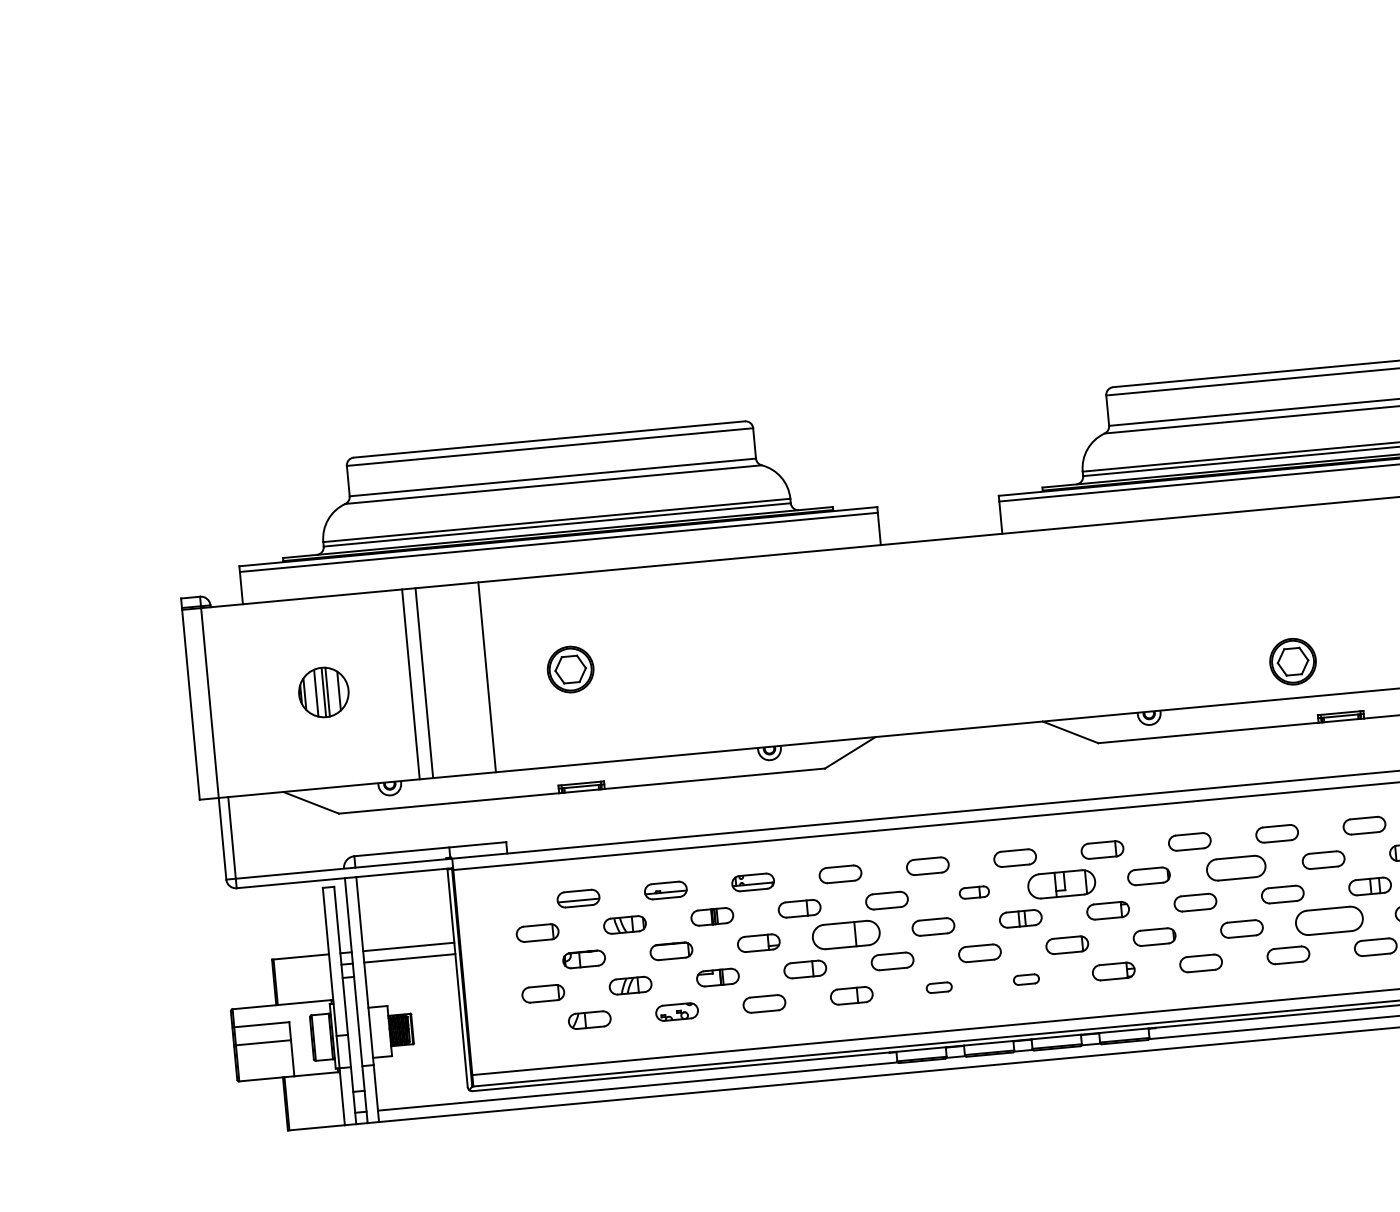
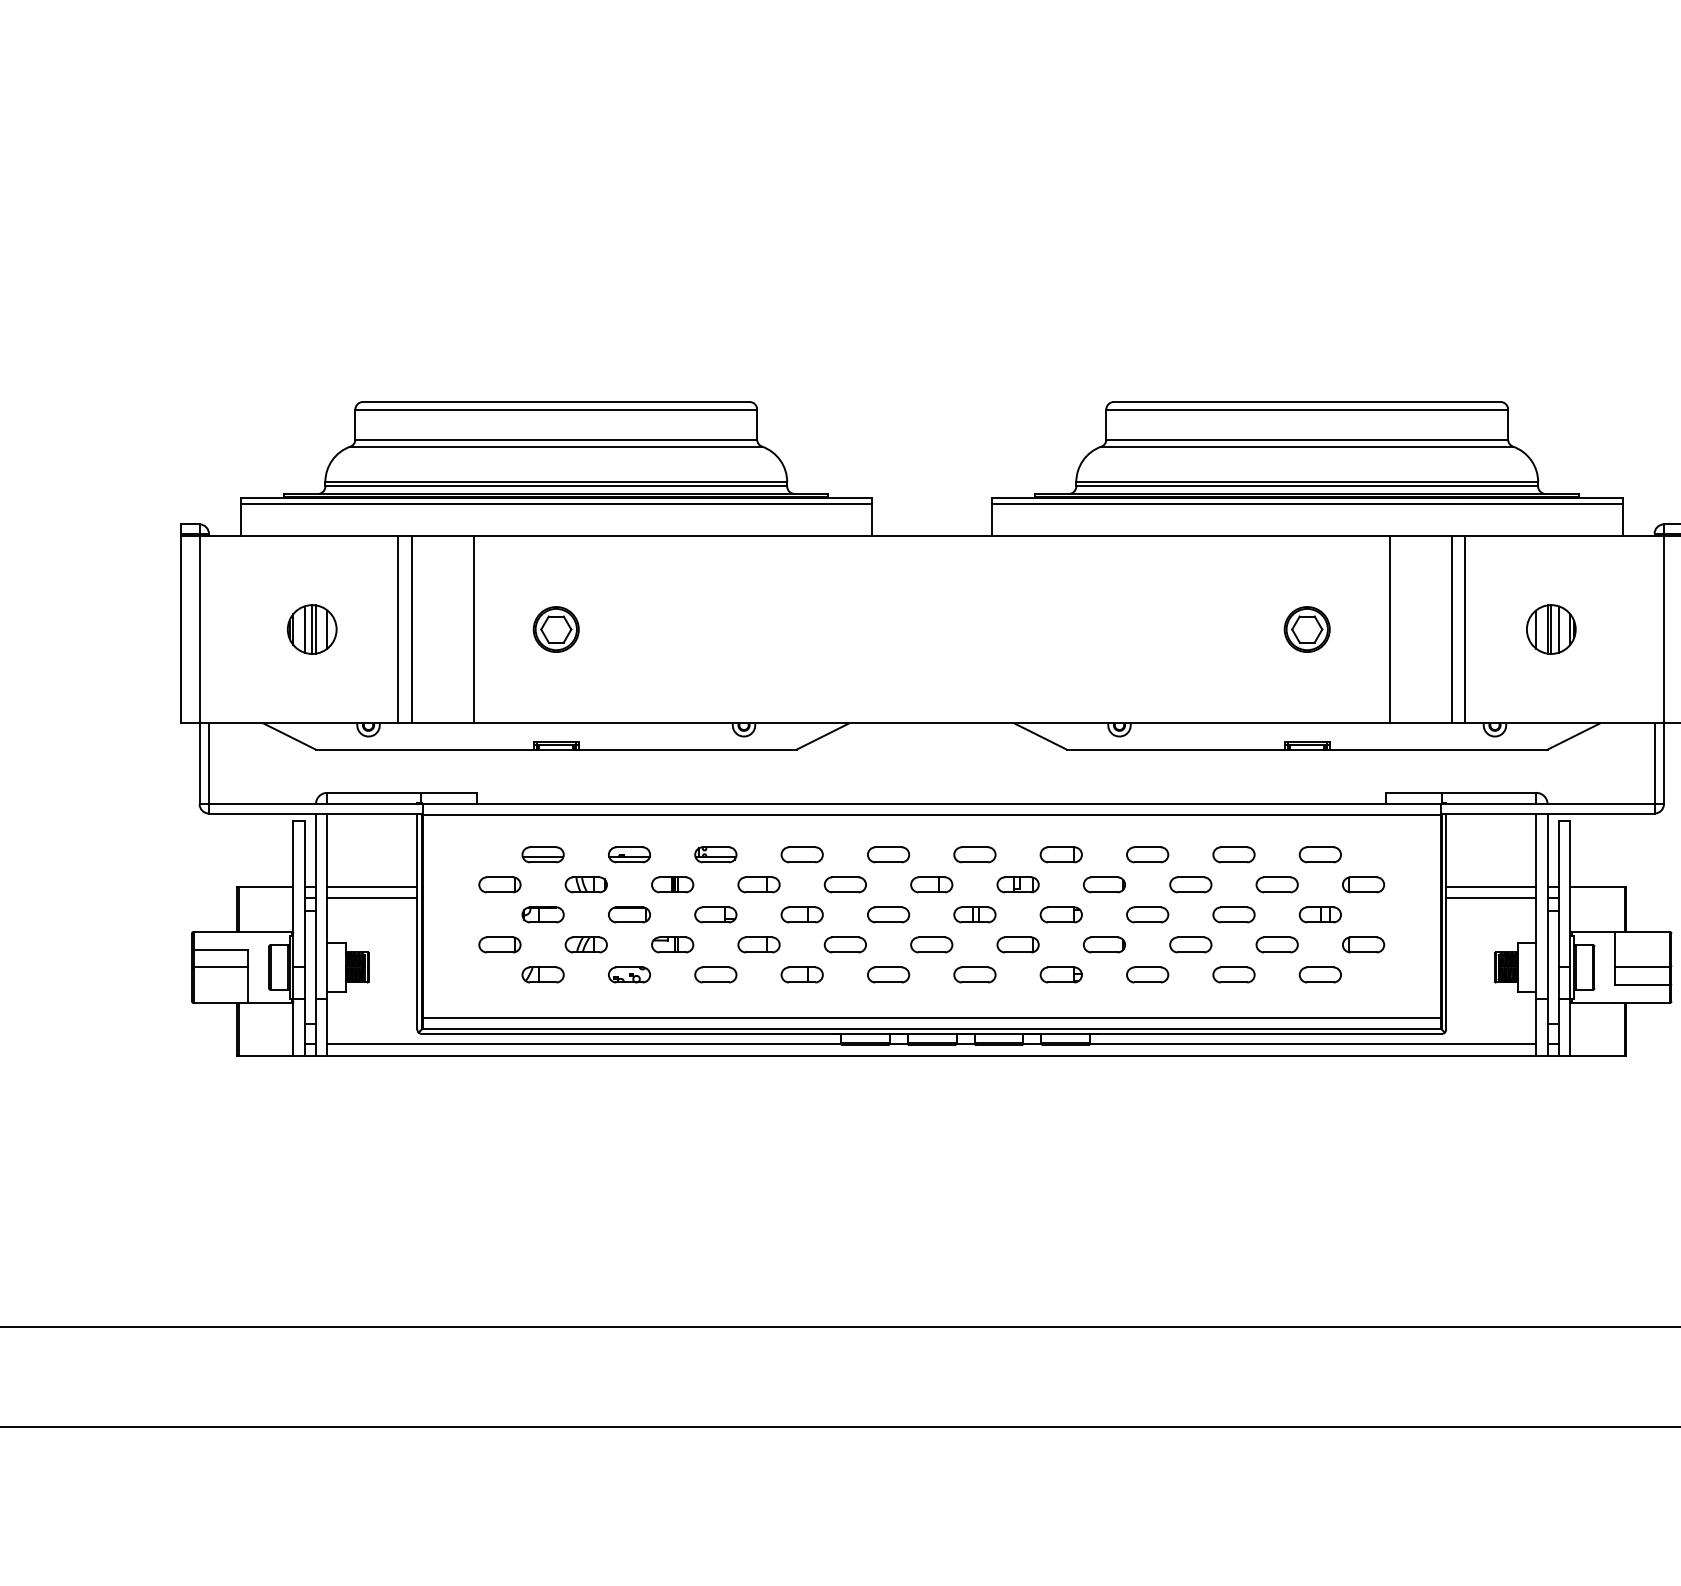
part: (1292, 661) -> (1306, 629), moved
part: (1235, 867) -> (1190, 884), size x0.71
part: (1061, 884) -> (1017, 884), size x0.62
part: (974, 892) -> (931, 884), size x1.43
part: (1328, 920) -> (1276, 944), size x0.62
part: (845, 934) -> (801, 914), size x0.62
part: (1025, 979) -> (974, 974), size x1.67
part: (938, 987) -> (888, 974), size x1.67

